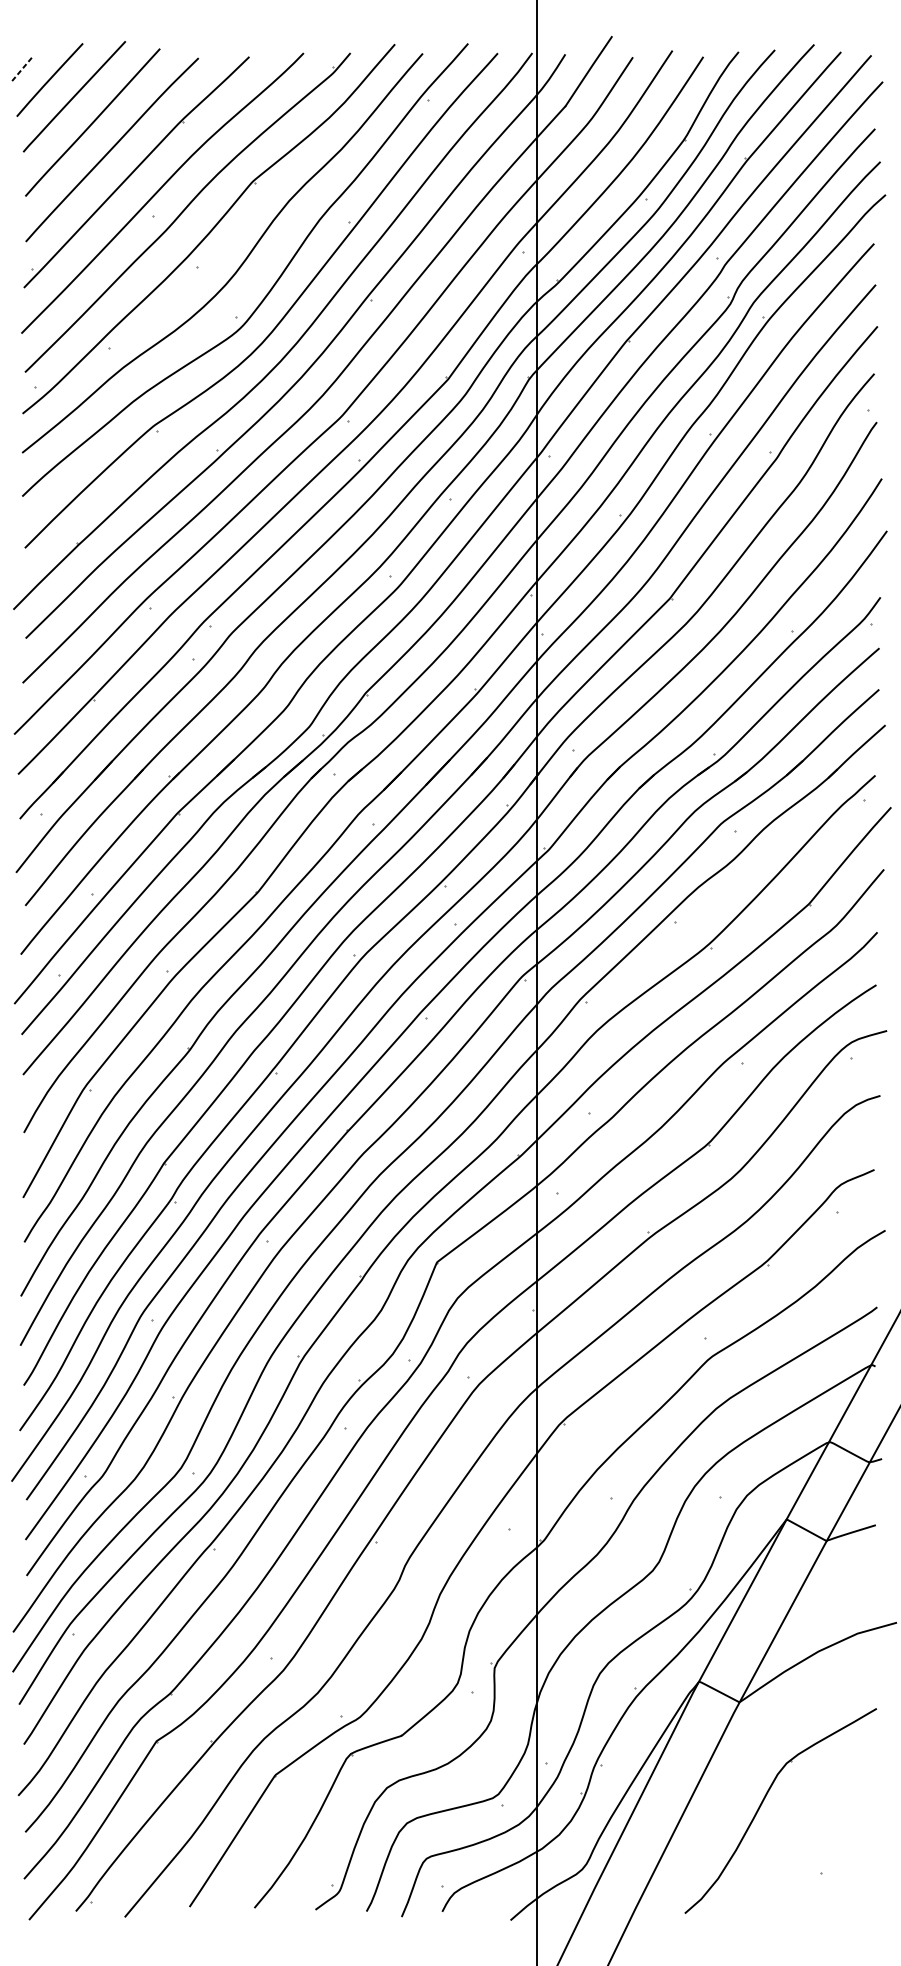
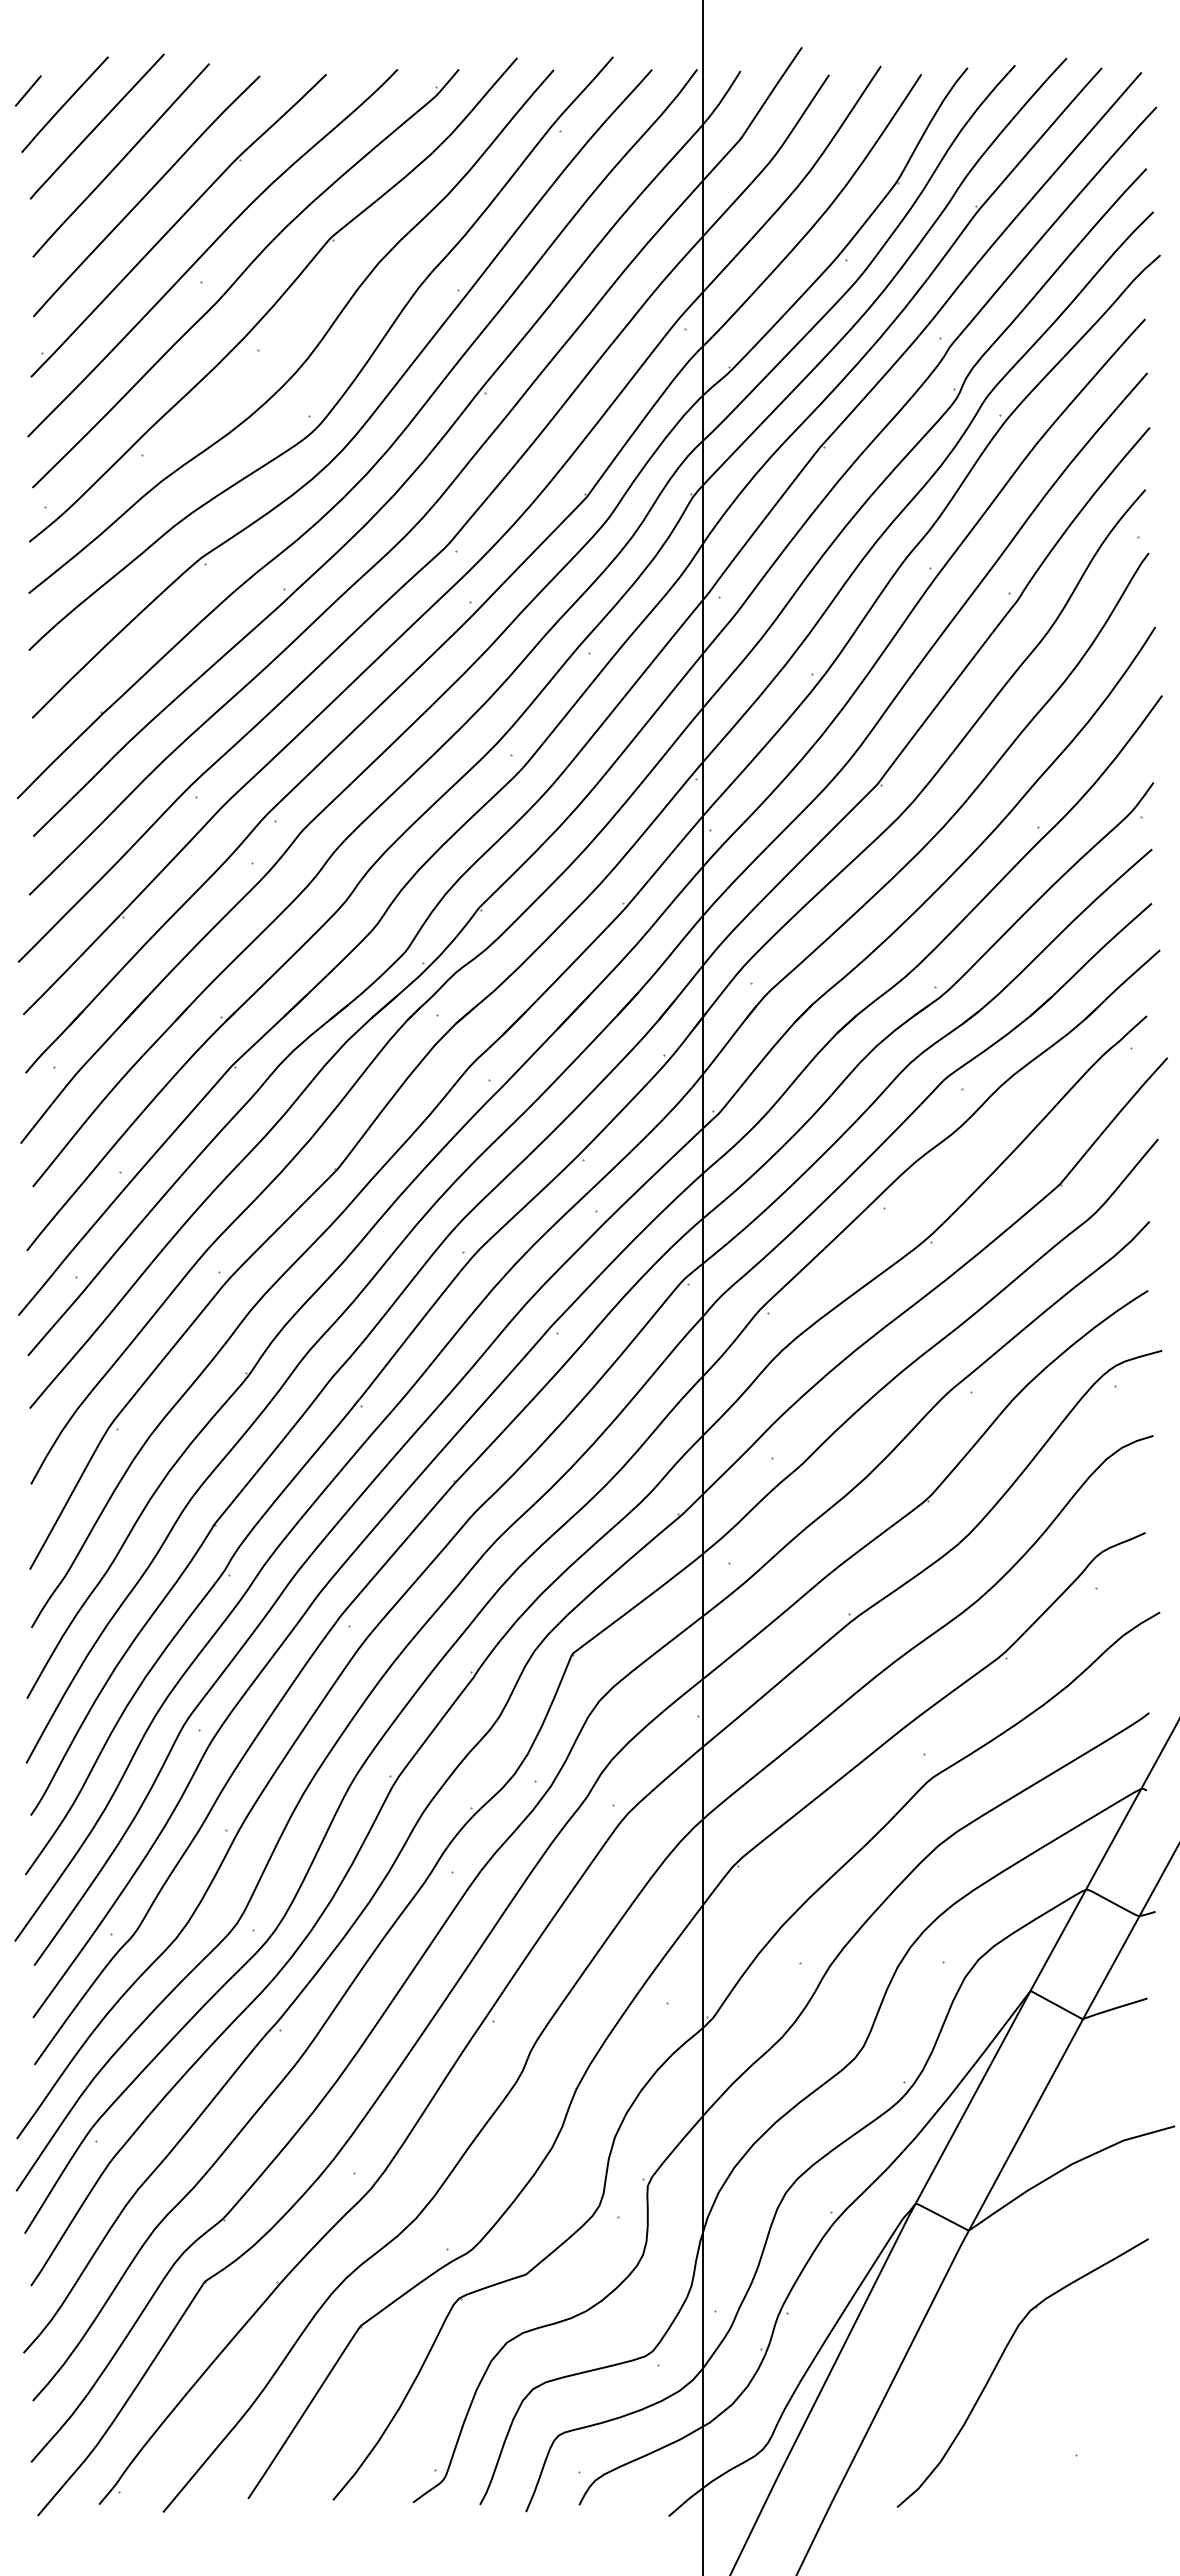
line: (22, 69) -> (28, 91), dashed -> solid

